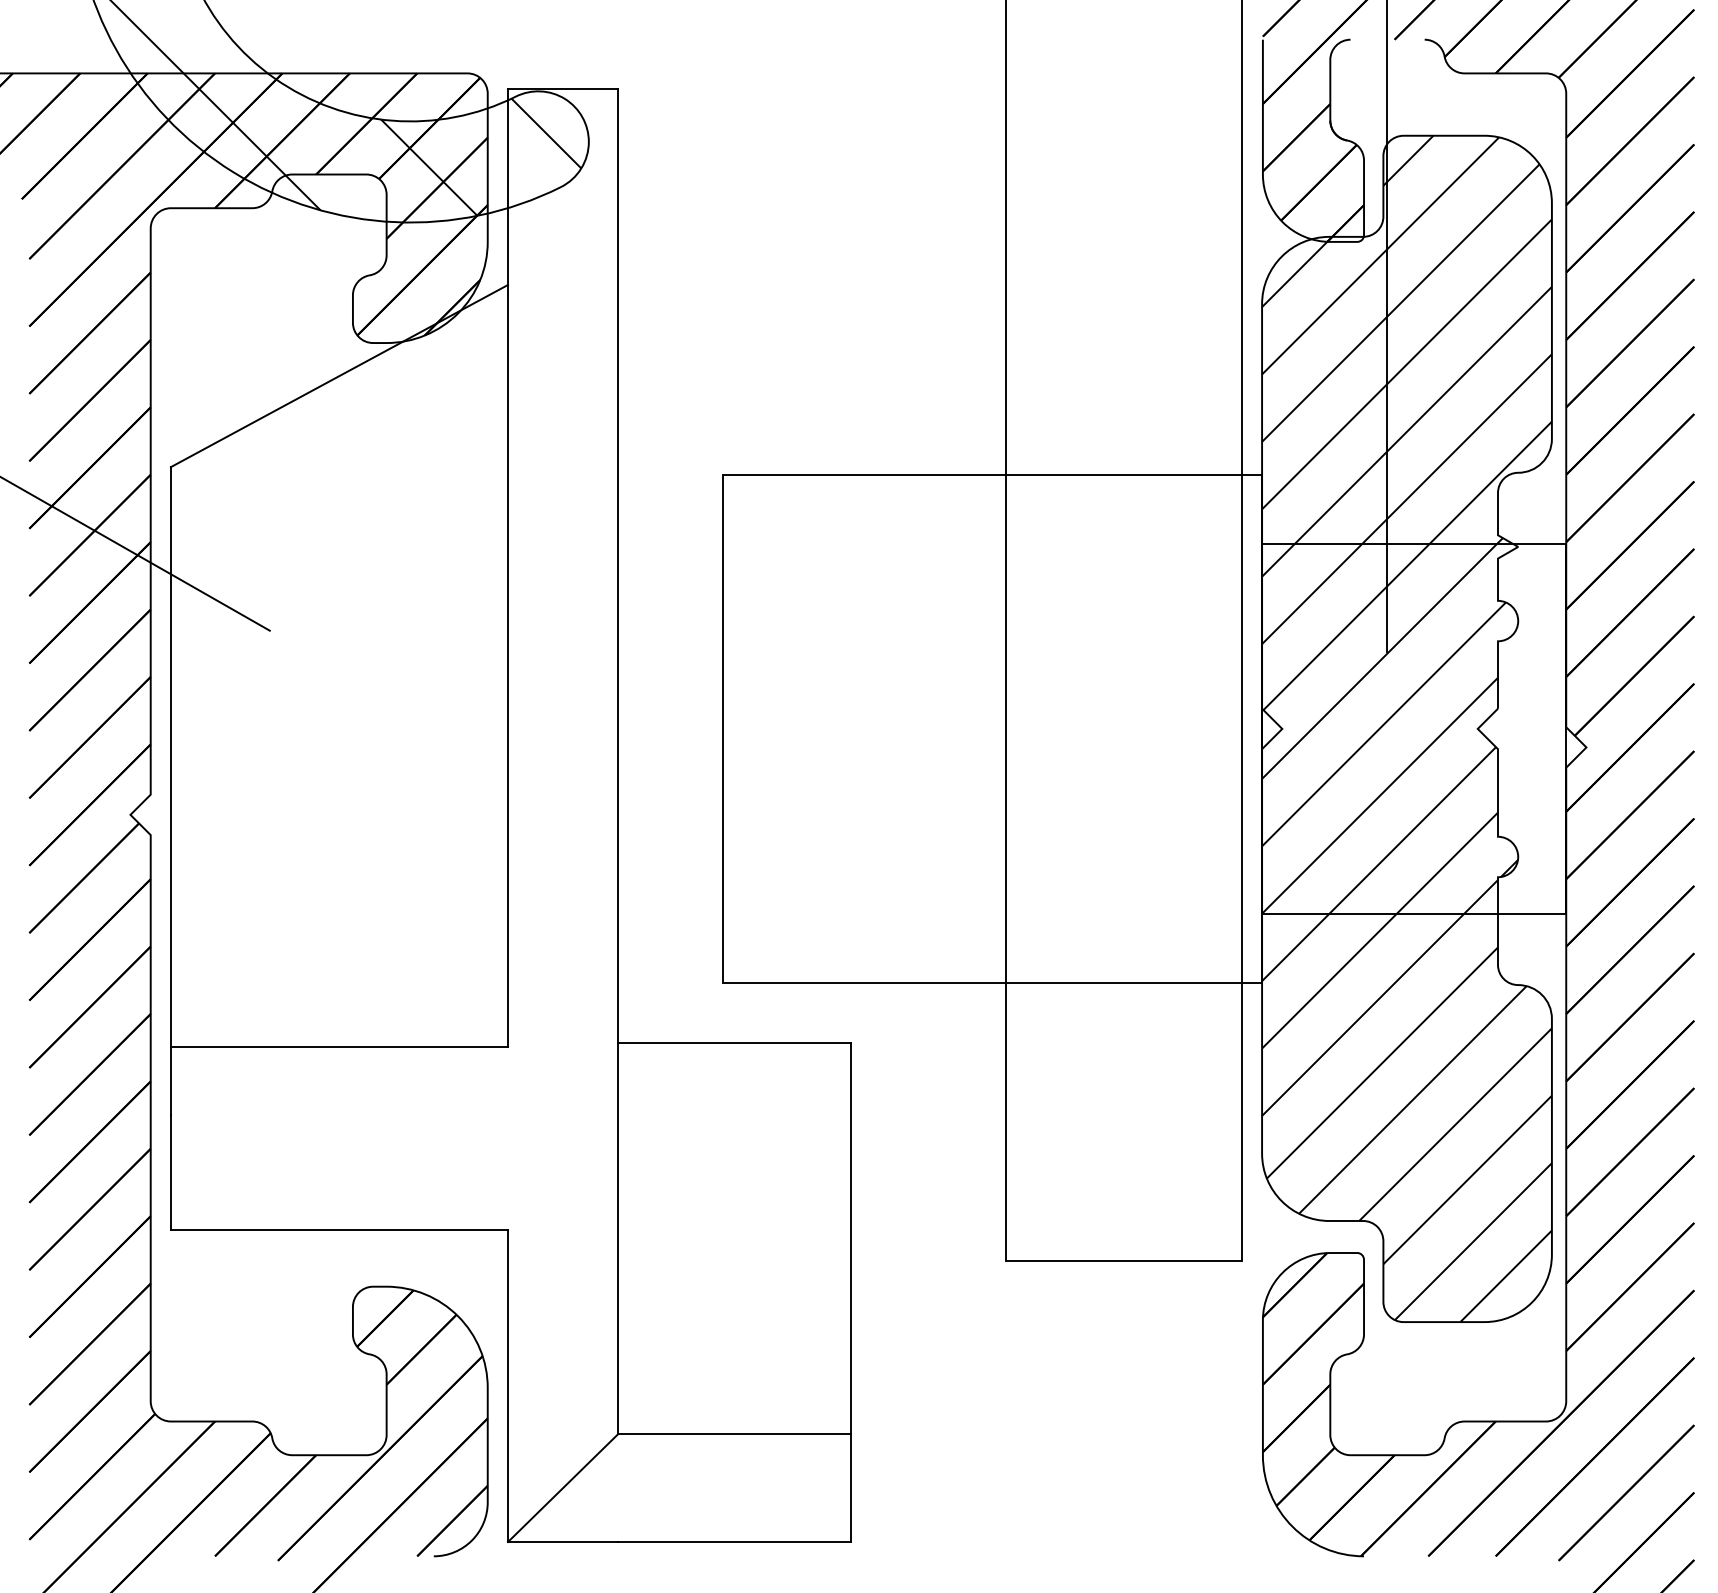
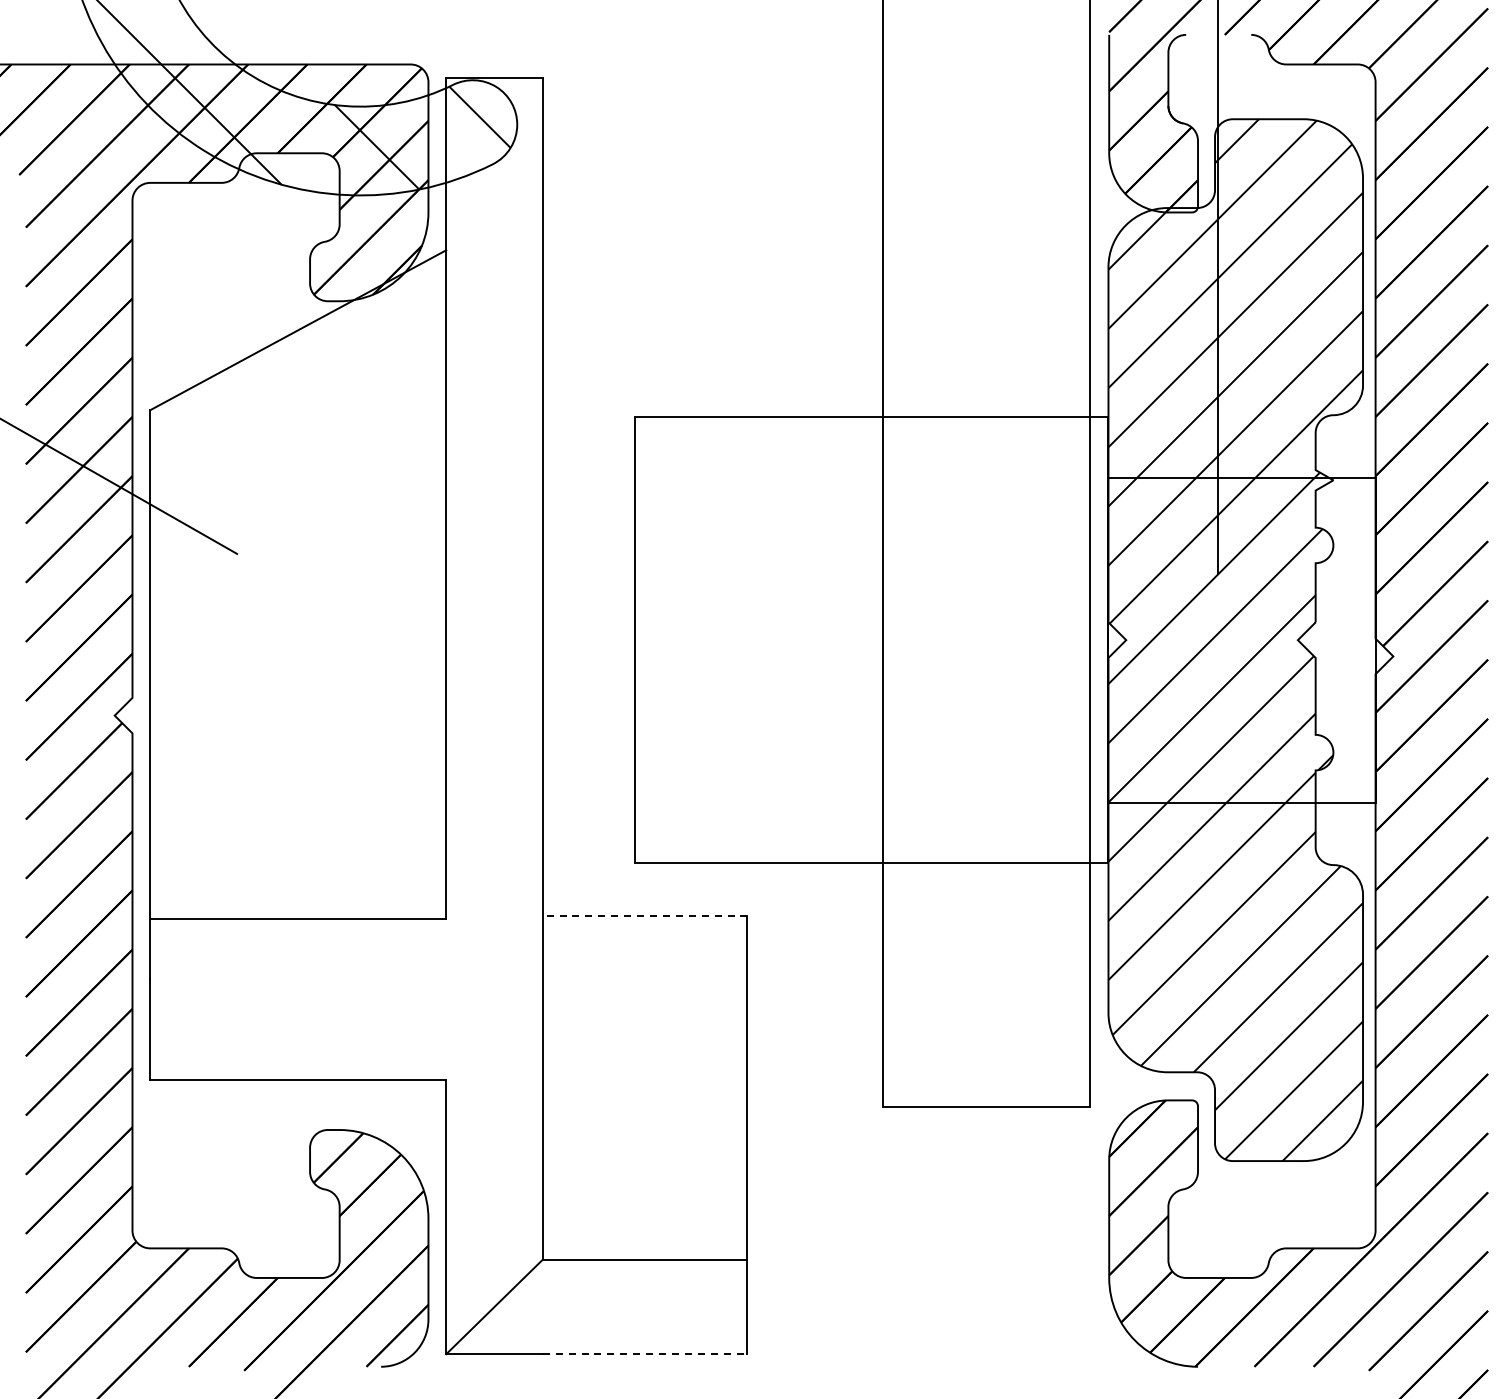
line: (733, 1042) -> (644, 915), solid -> dashed
line: (734, 1542) -> (645, 1354), solid -> dashed

